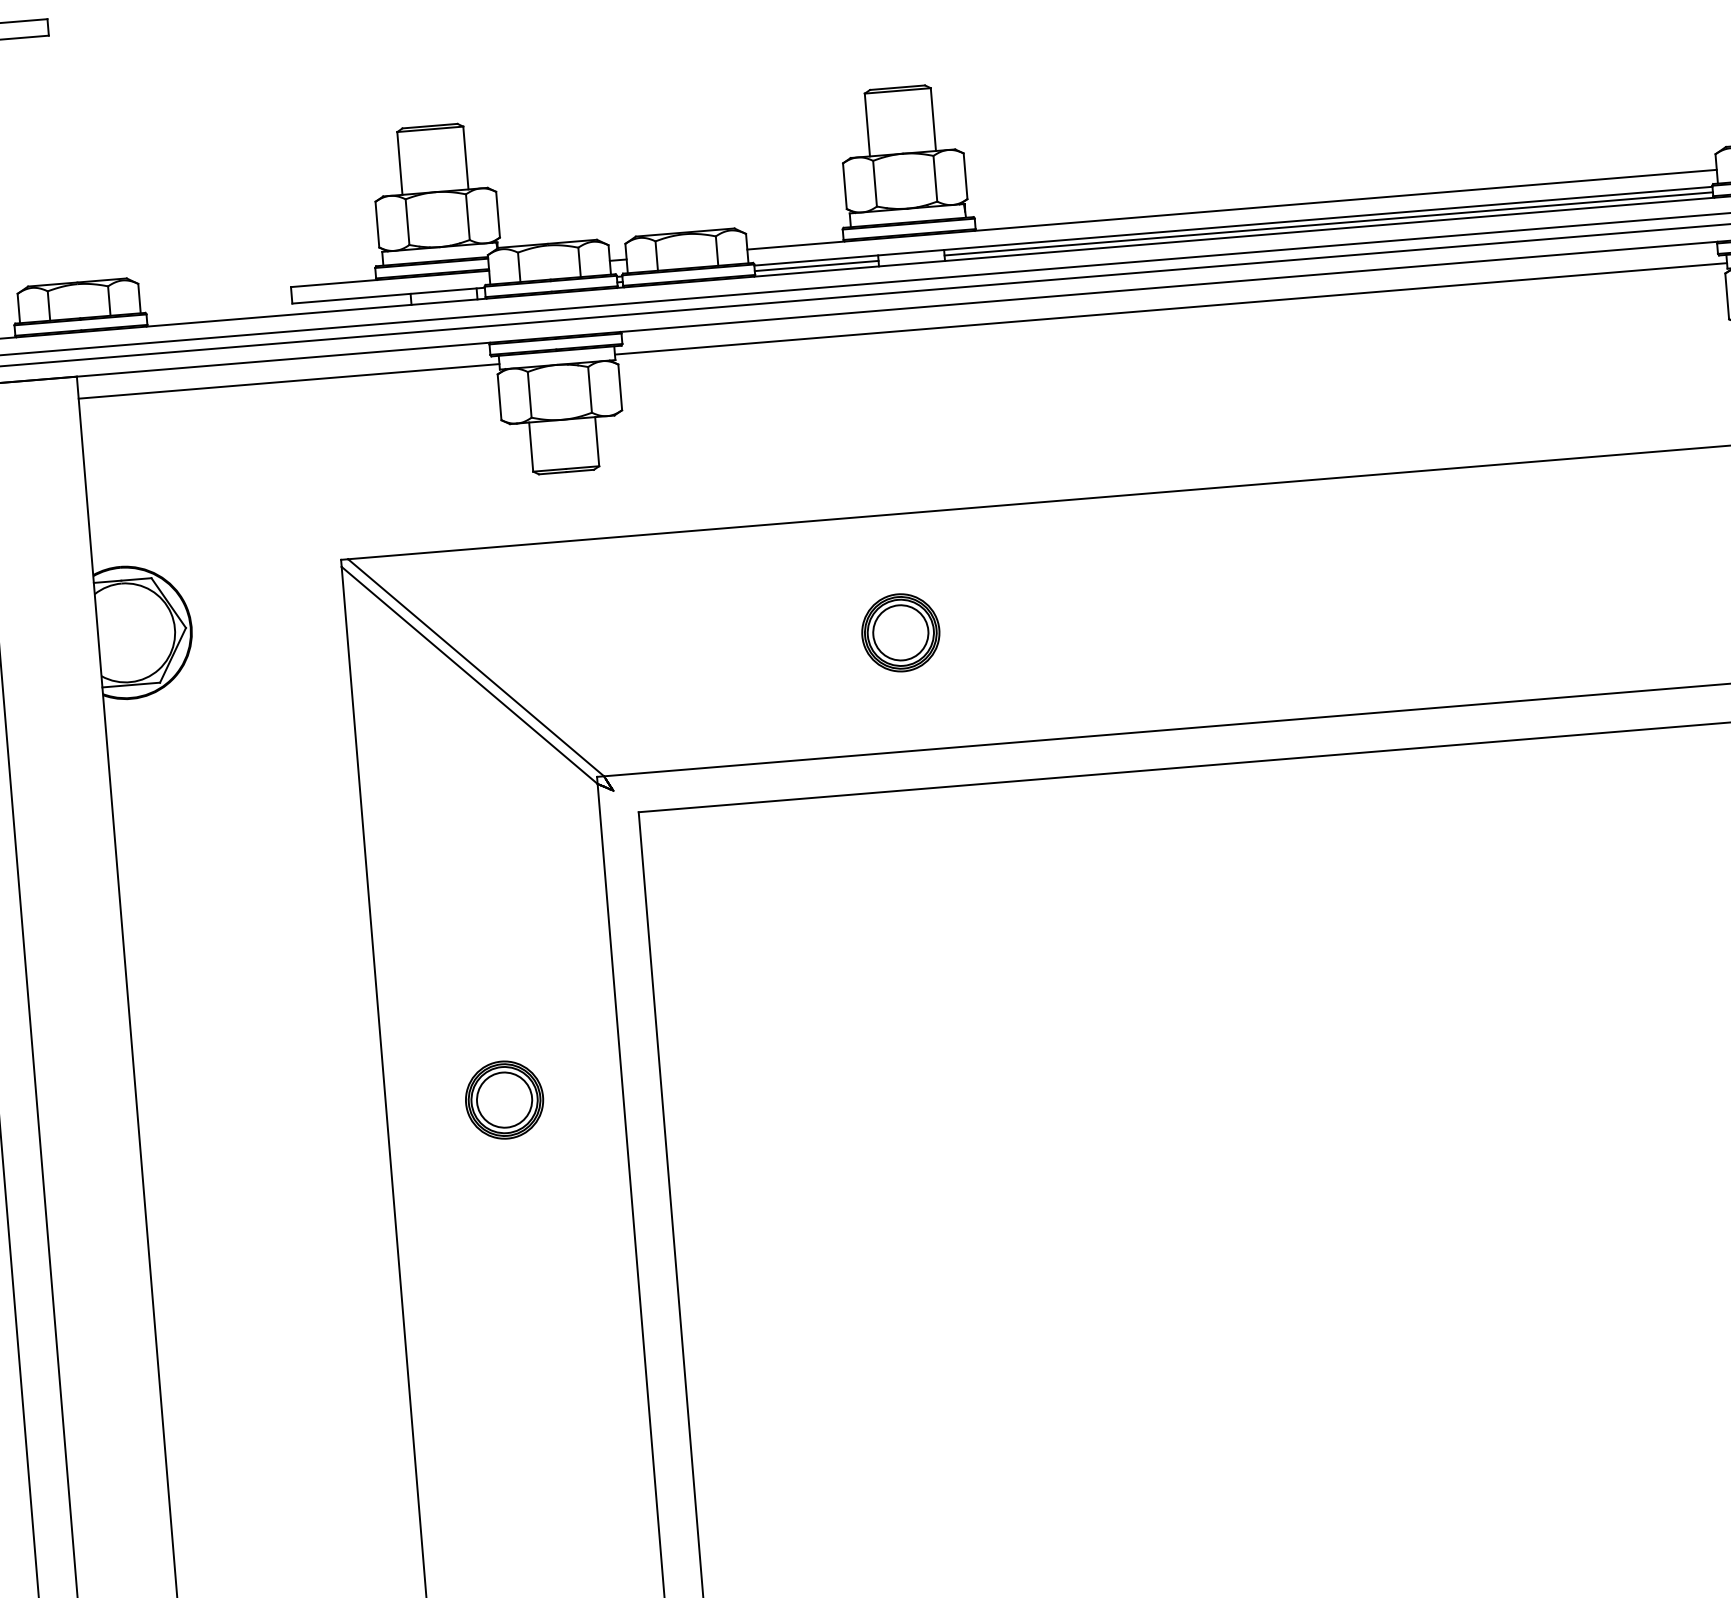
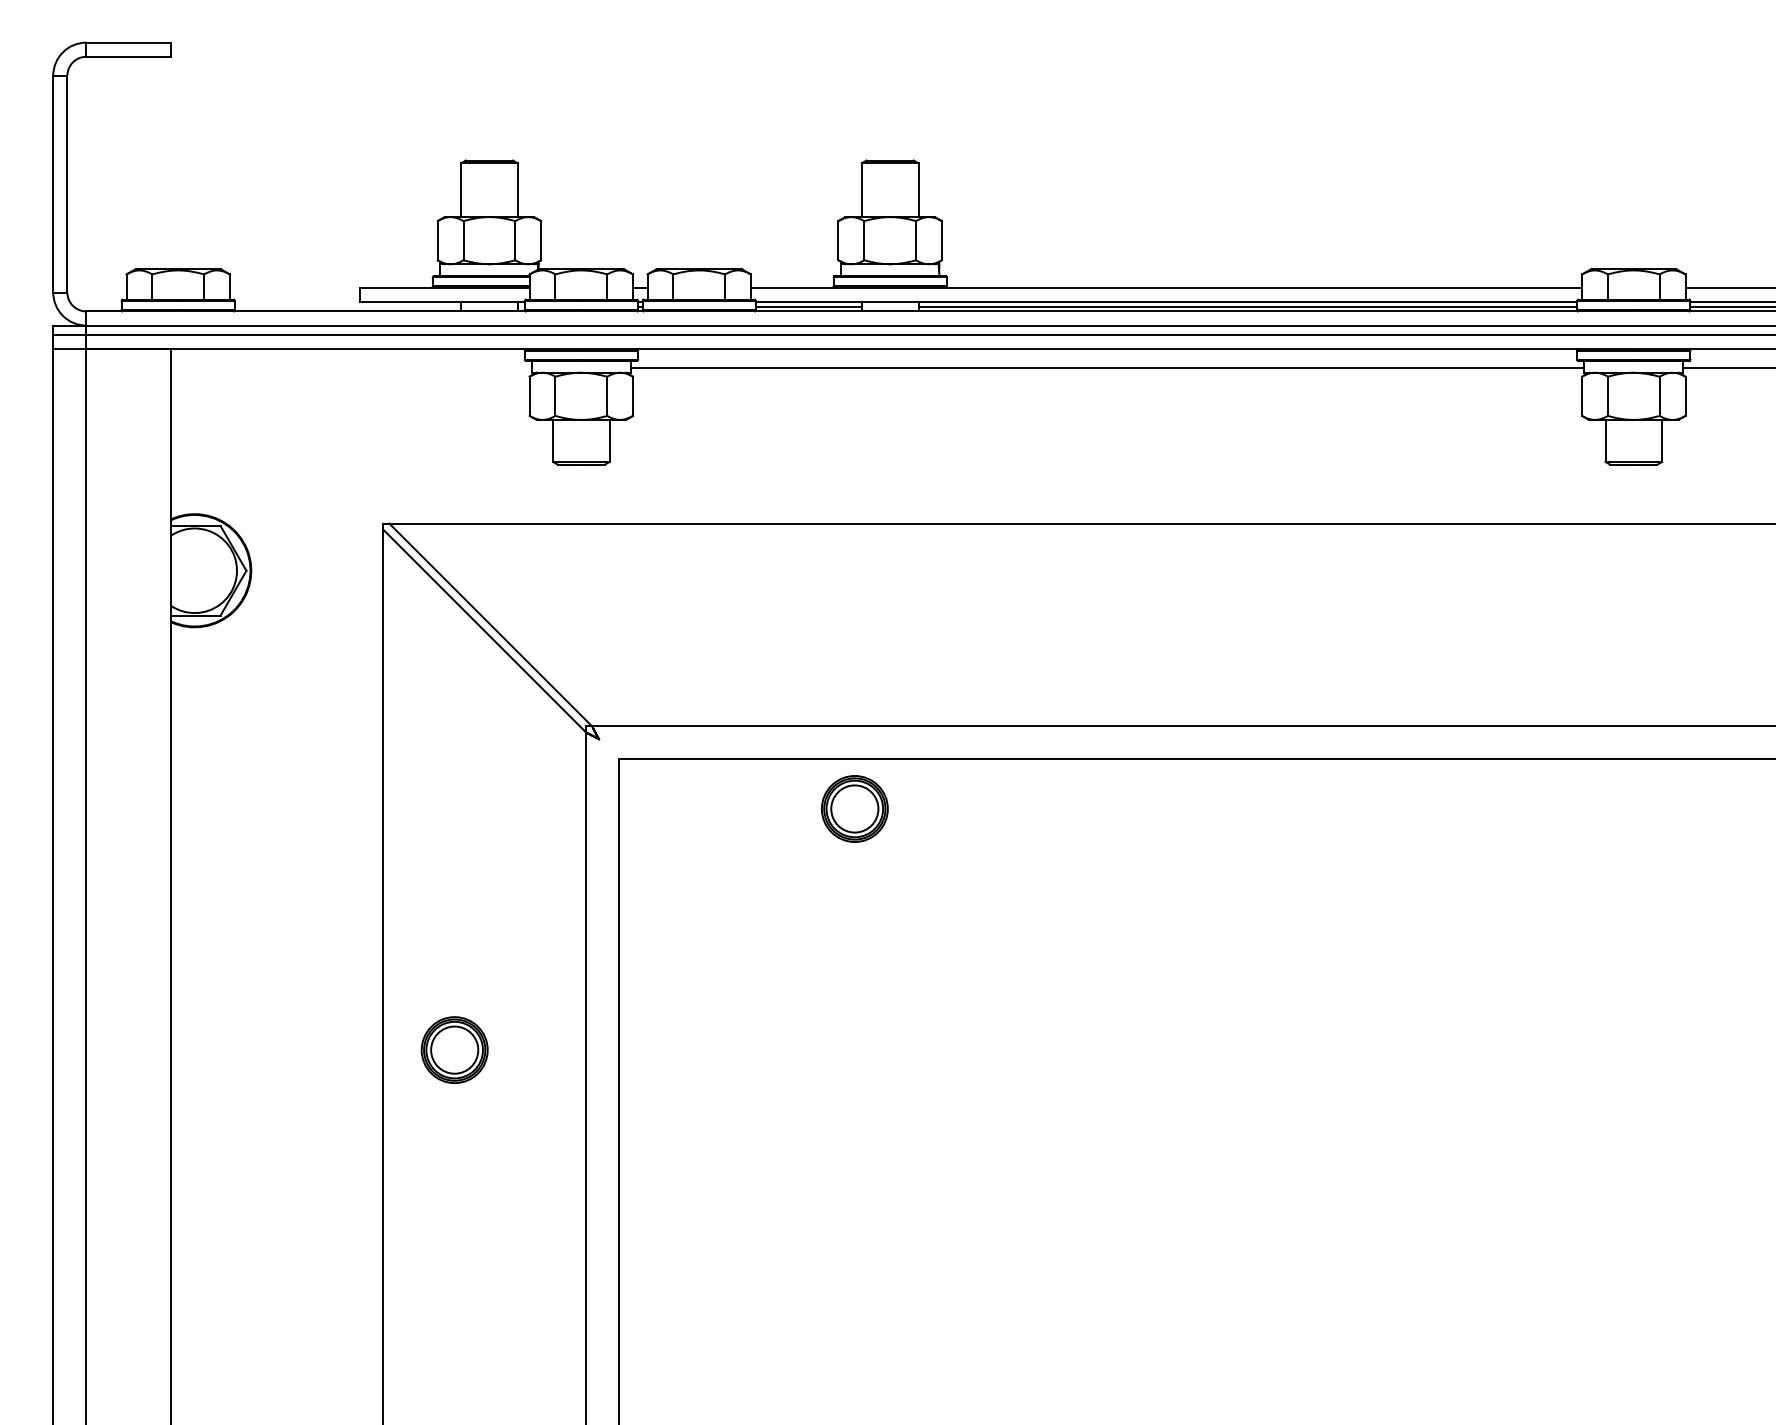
line: (289, 381) -> (351, 368), removed
part: (900, 632) -> (854, 808), moved
part: (504, 1099) -> (454, 1049), moved

